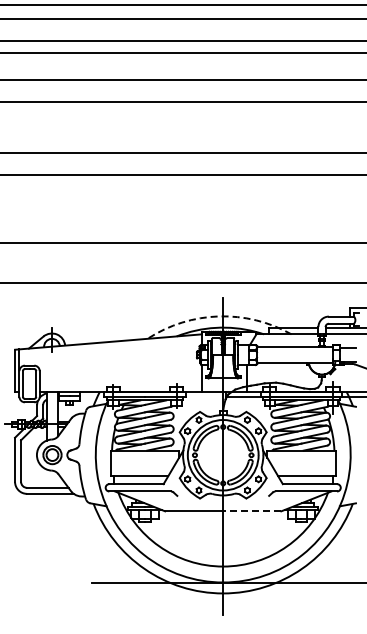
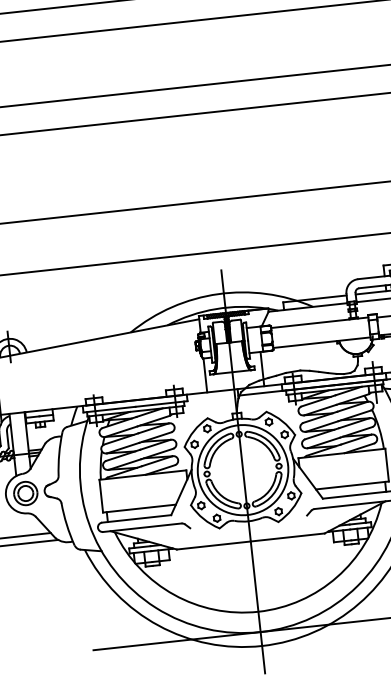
arc: (218, 316) -> (217, 294), dashed -> solid
line: (251, 511) -> (286, 537), dashed -> solid

